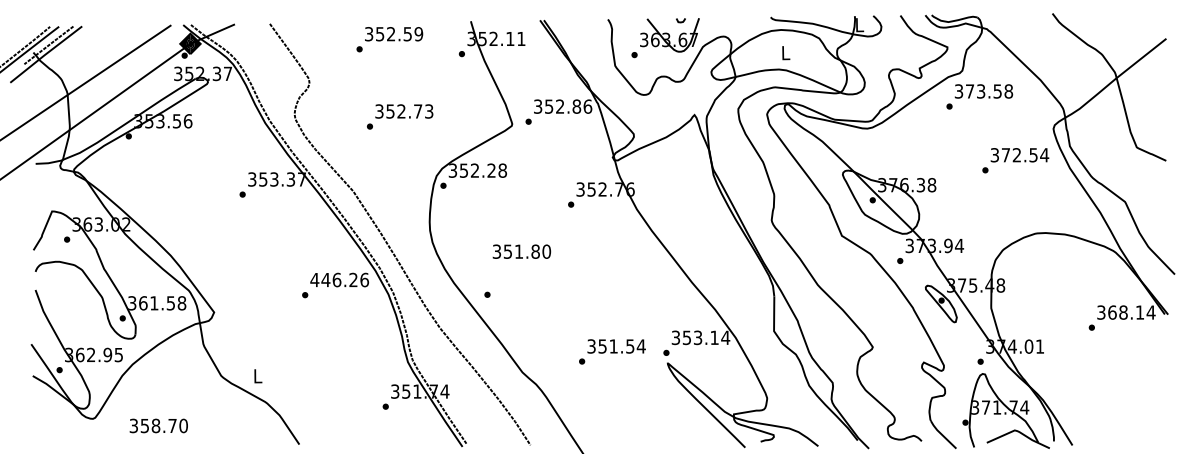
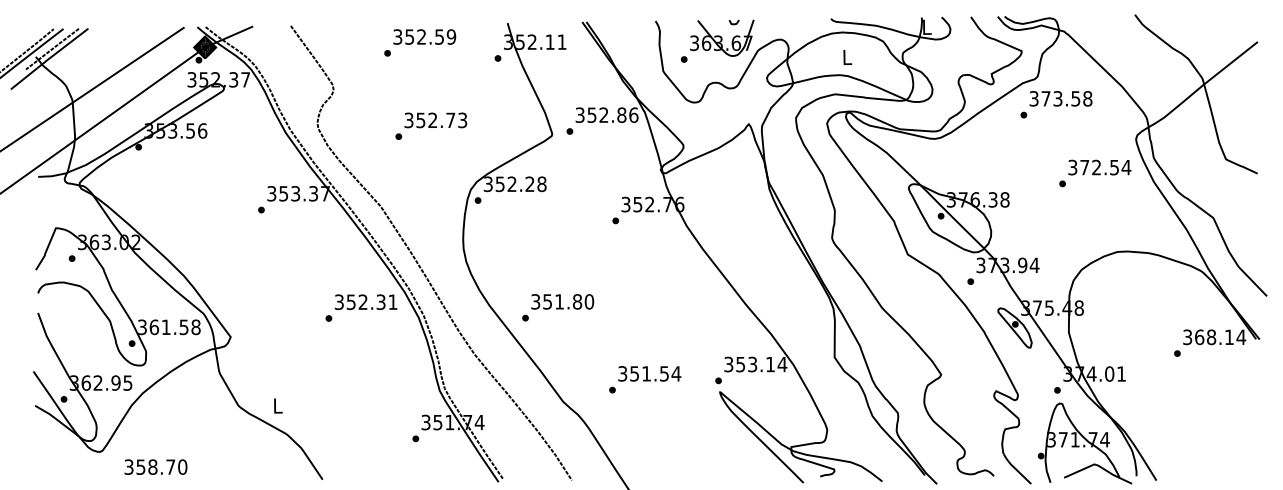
text: (521, 251) -> (562, 301), moved
text: (339, 279) -> (365, 301), 446.26 -> 352.31
text: (612, 351) -> (645, 379), moved
text: (158, 425) -> (155, 466), moved

